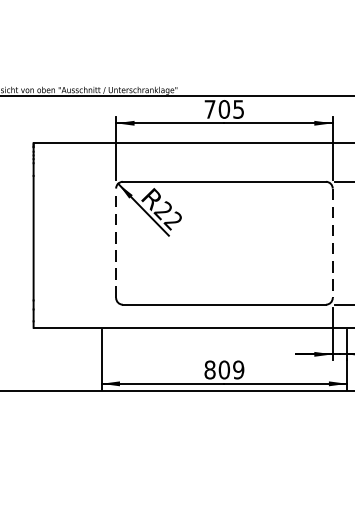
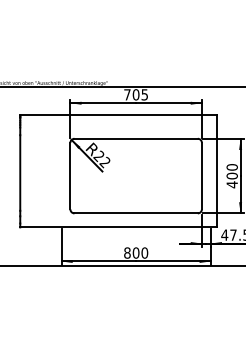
line: (116, 242) -> (70, 175), dashed -> solid
line: (332, 243) -> (201, 176), dashed -> solid
text: (238, 369) -> (144, 252), 809 -> 800

